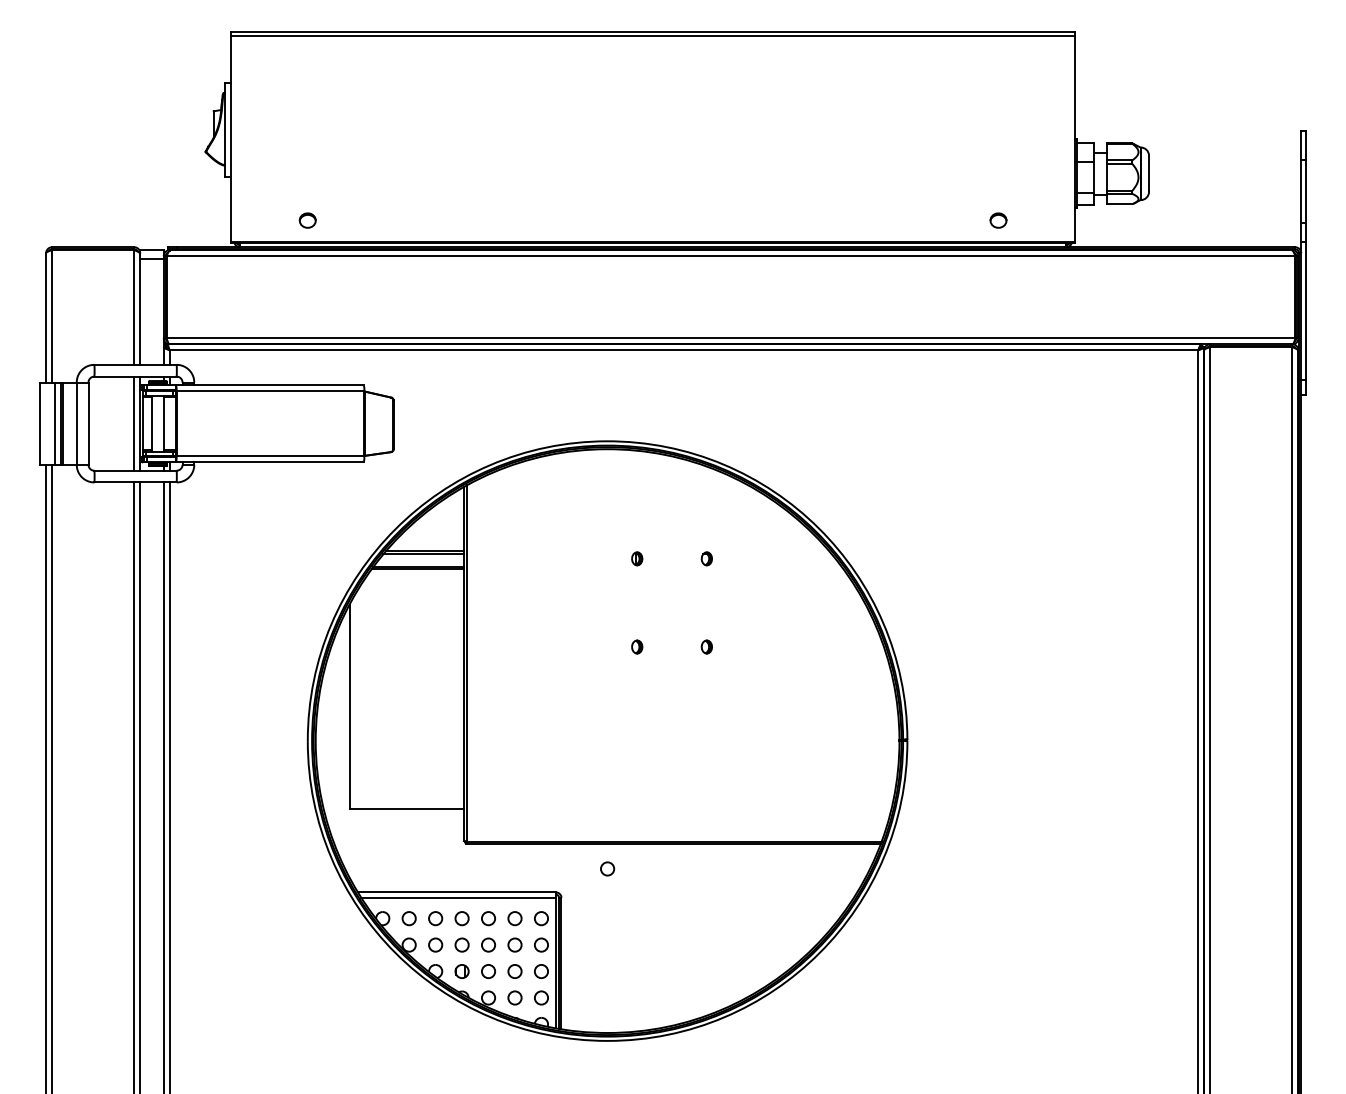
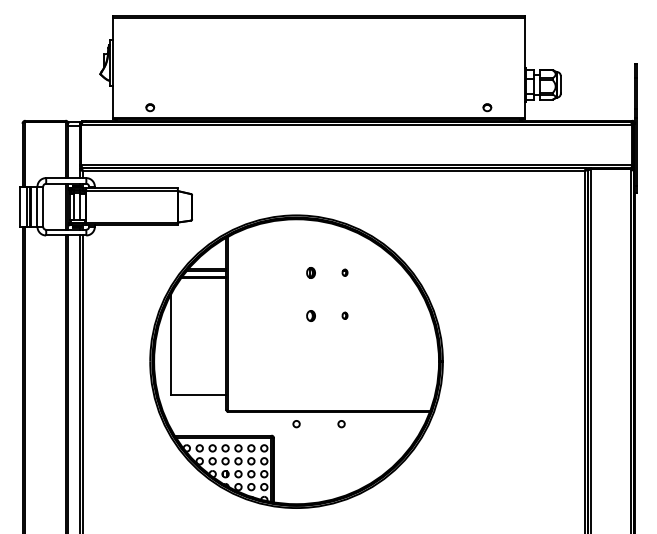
part: (636, 558) -> (310, 272), size x1.6
part: (636, 646) -> (310, 315), size x1.6
circle: (699, 869) -> (341, 424), added

